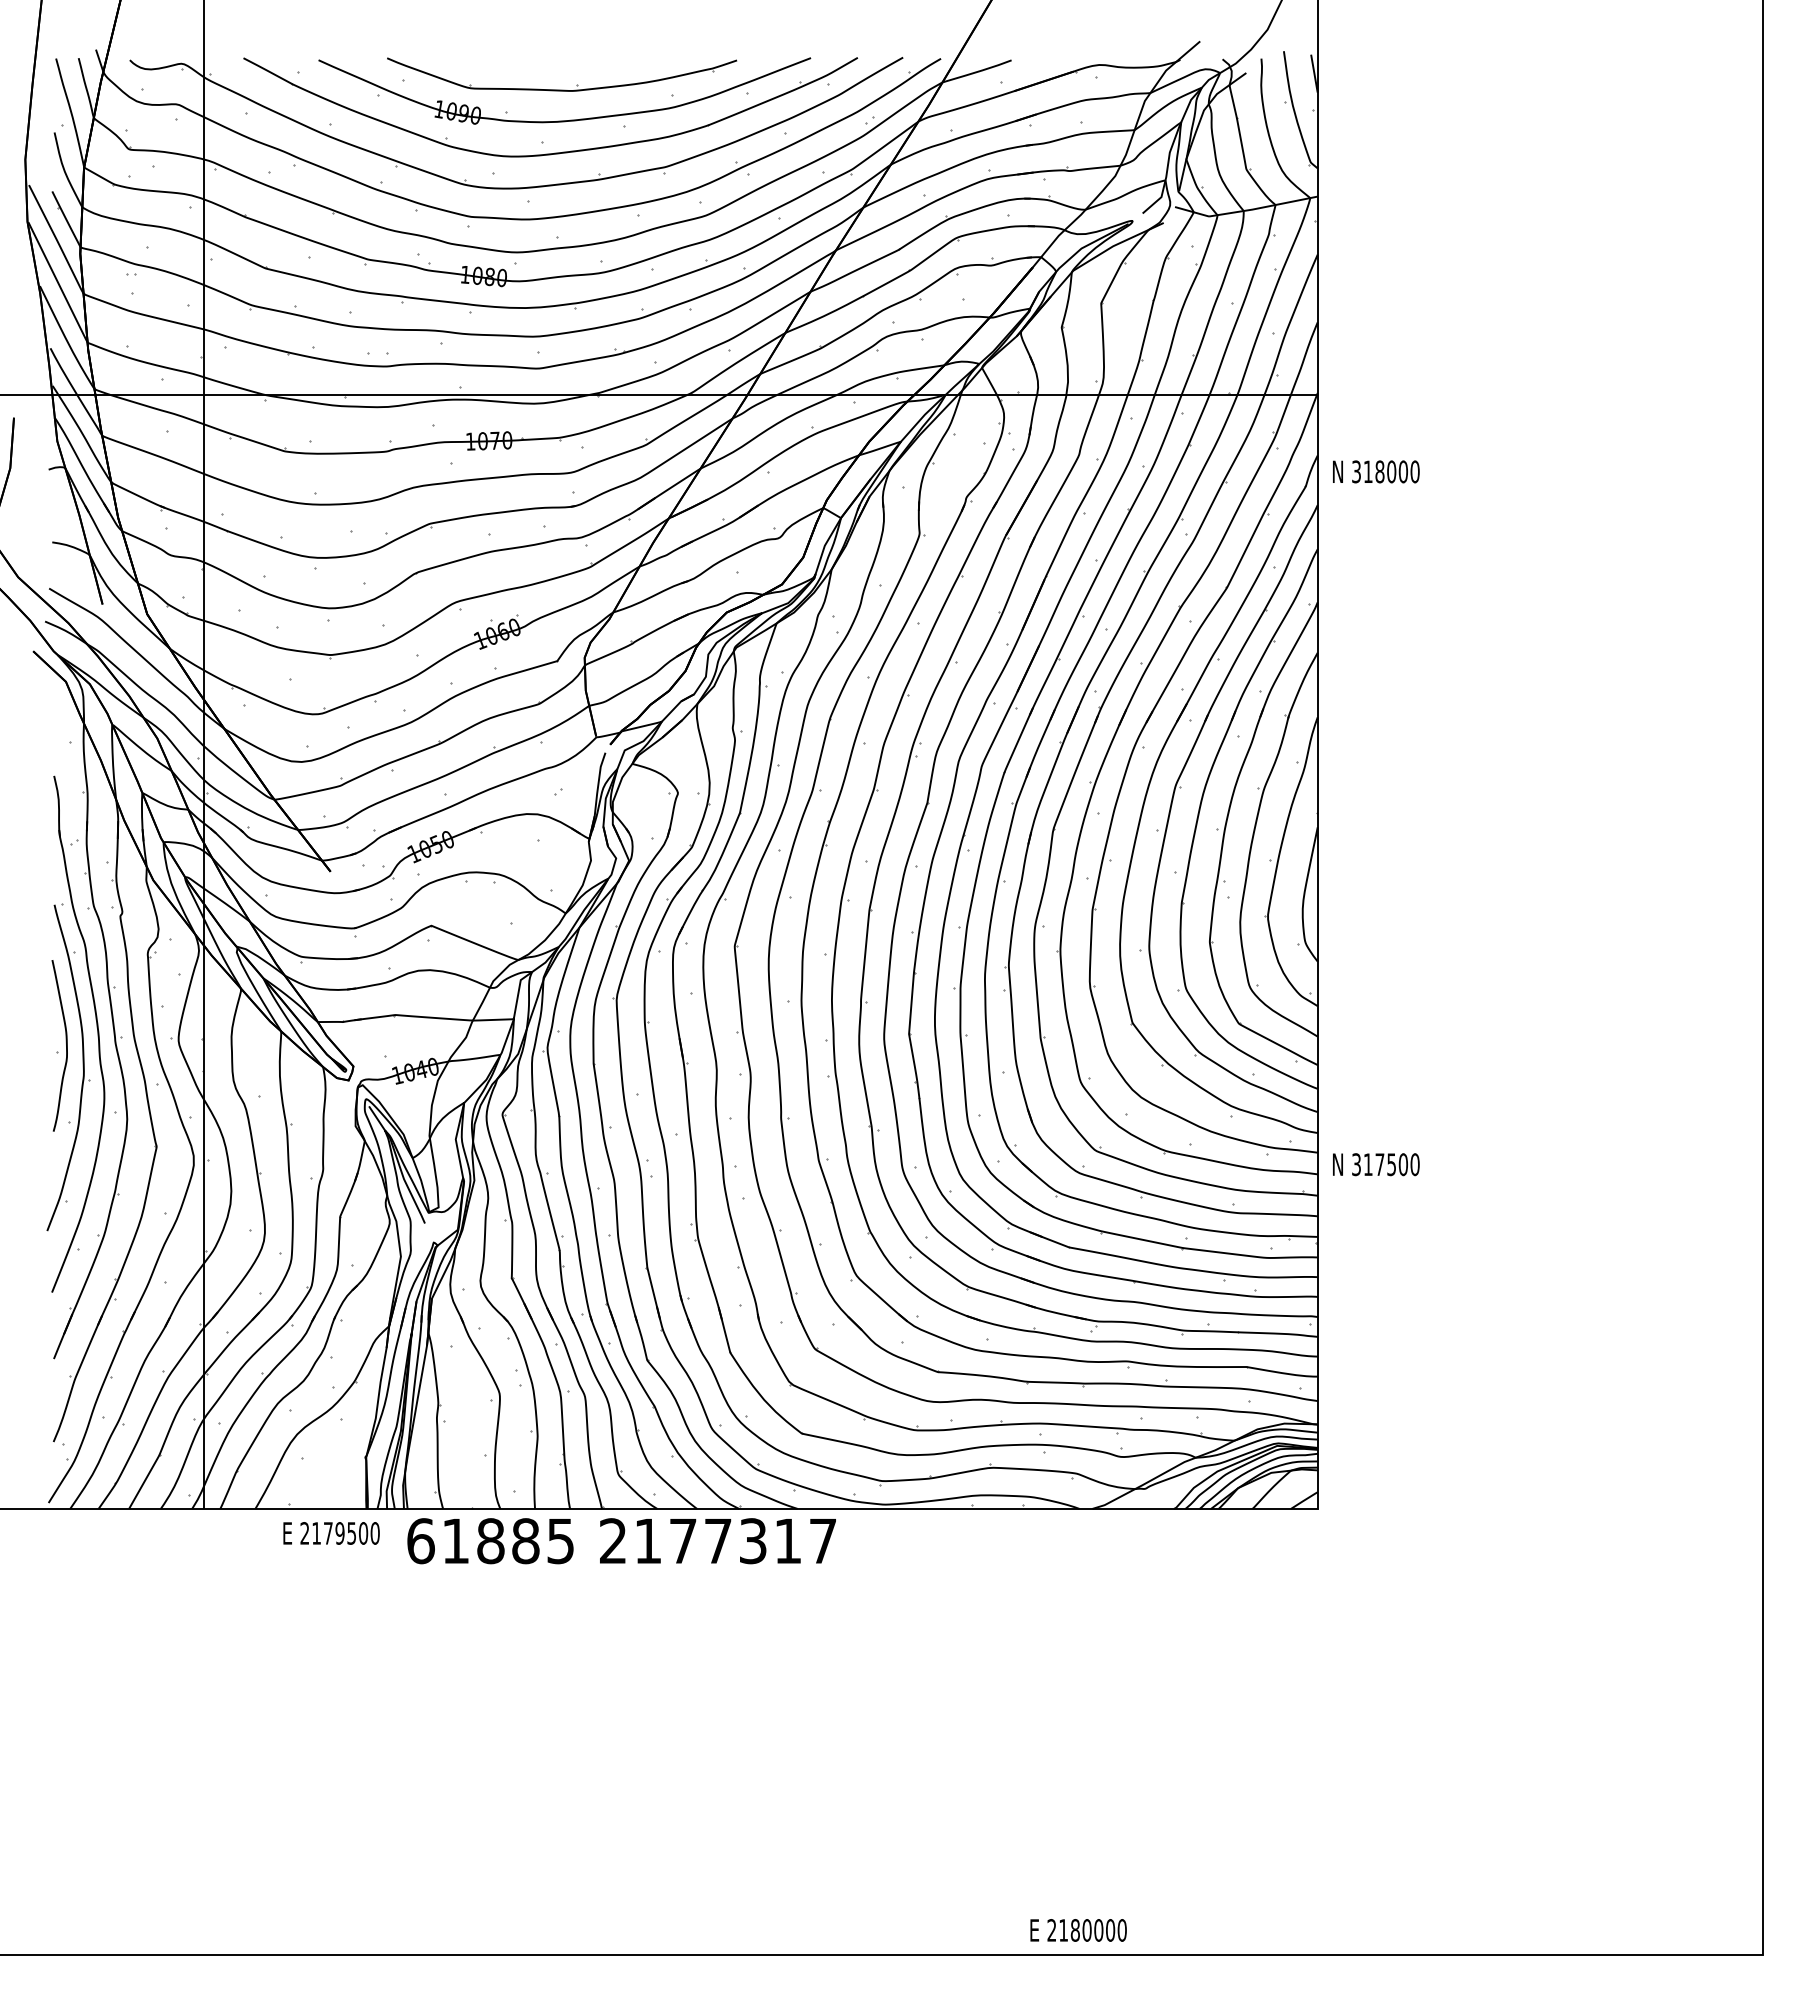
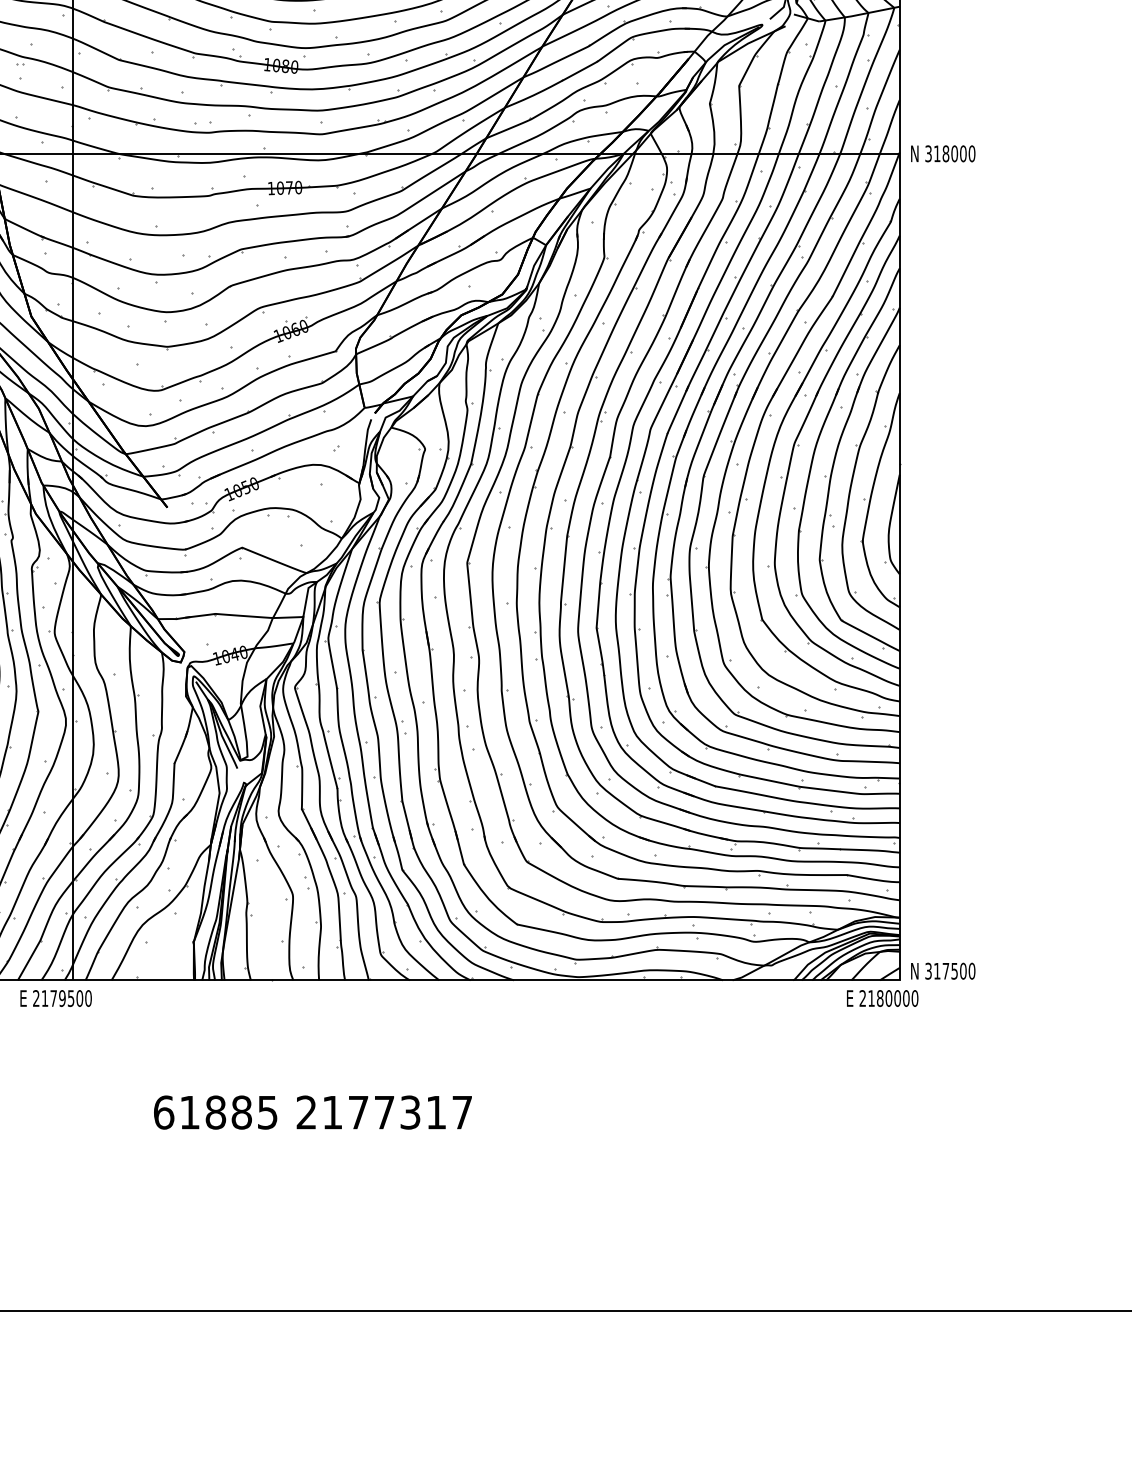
text: (1376, 471) -> (943, 153), moved
text: (1376, 1164) -> (943, 971), moved
text: (331, 1533) -> (56, 998), moved
text: (621, 1541) -> (312, 1112), moved
text: (1078, 1930) -> (882, 998), moved

